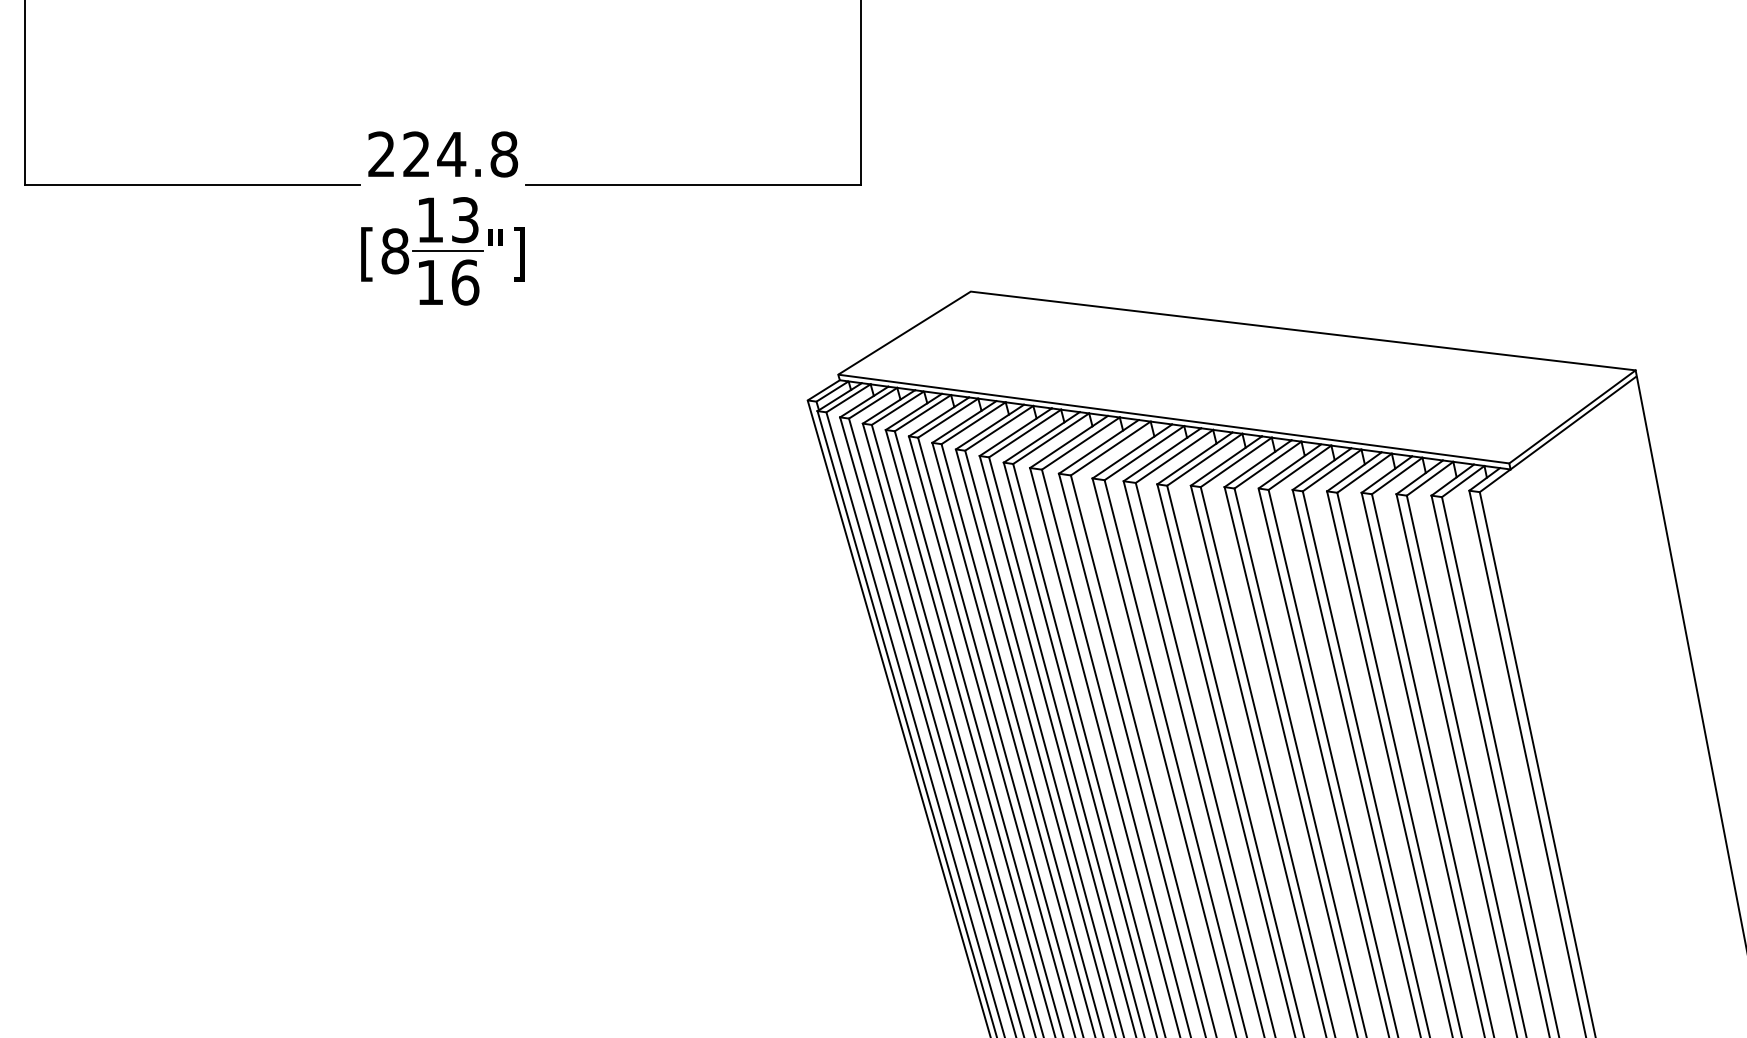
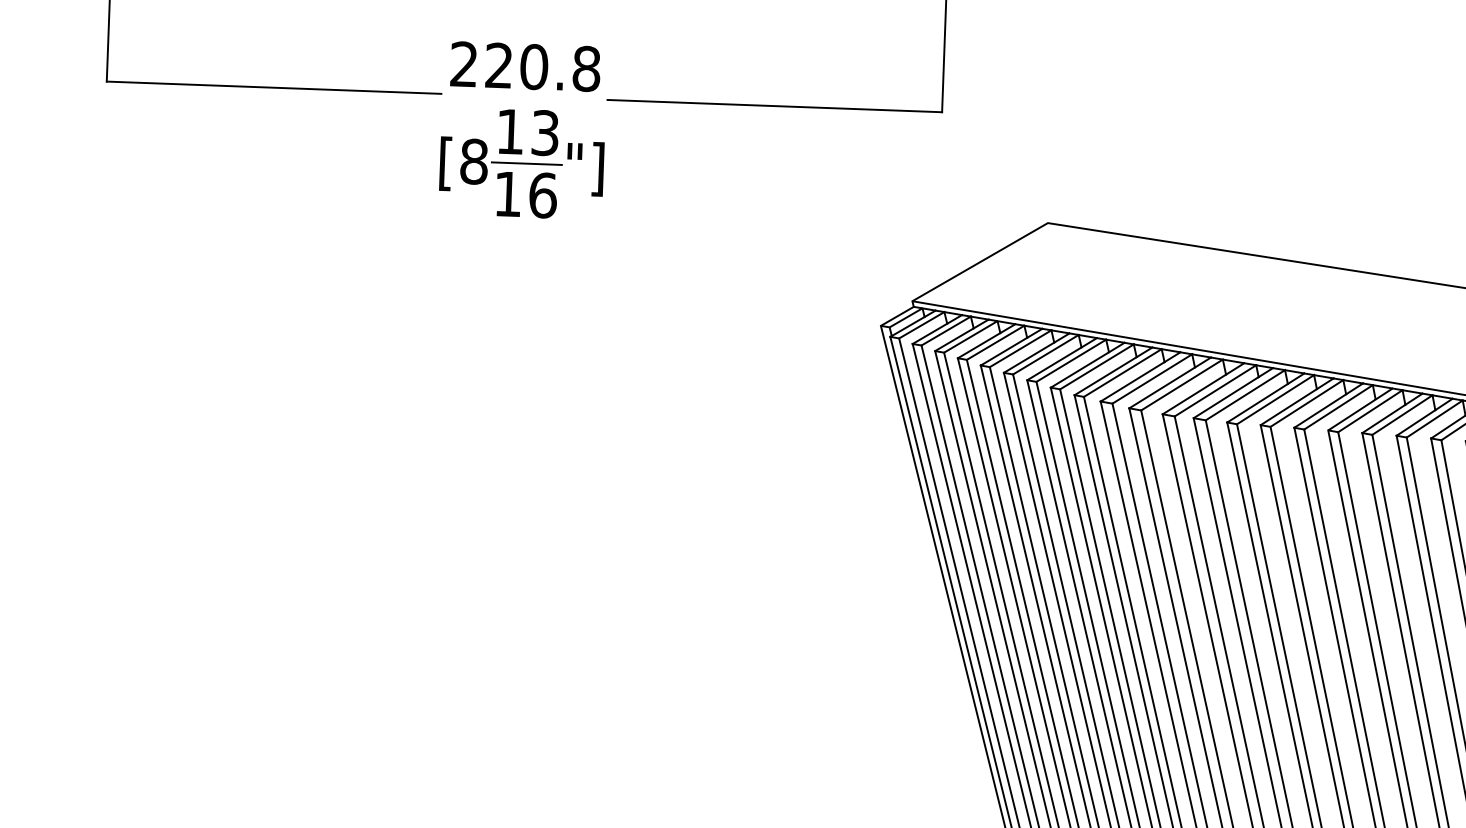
text: (451, 154) -> (533, 67), 224.8 -> 220.8

